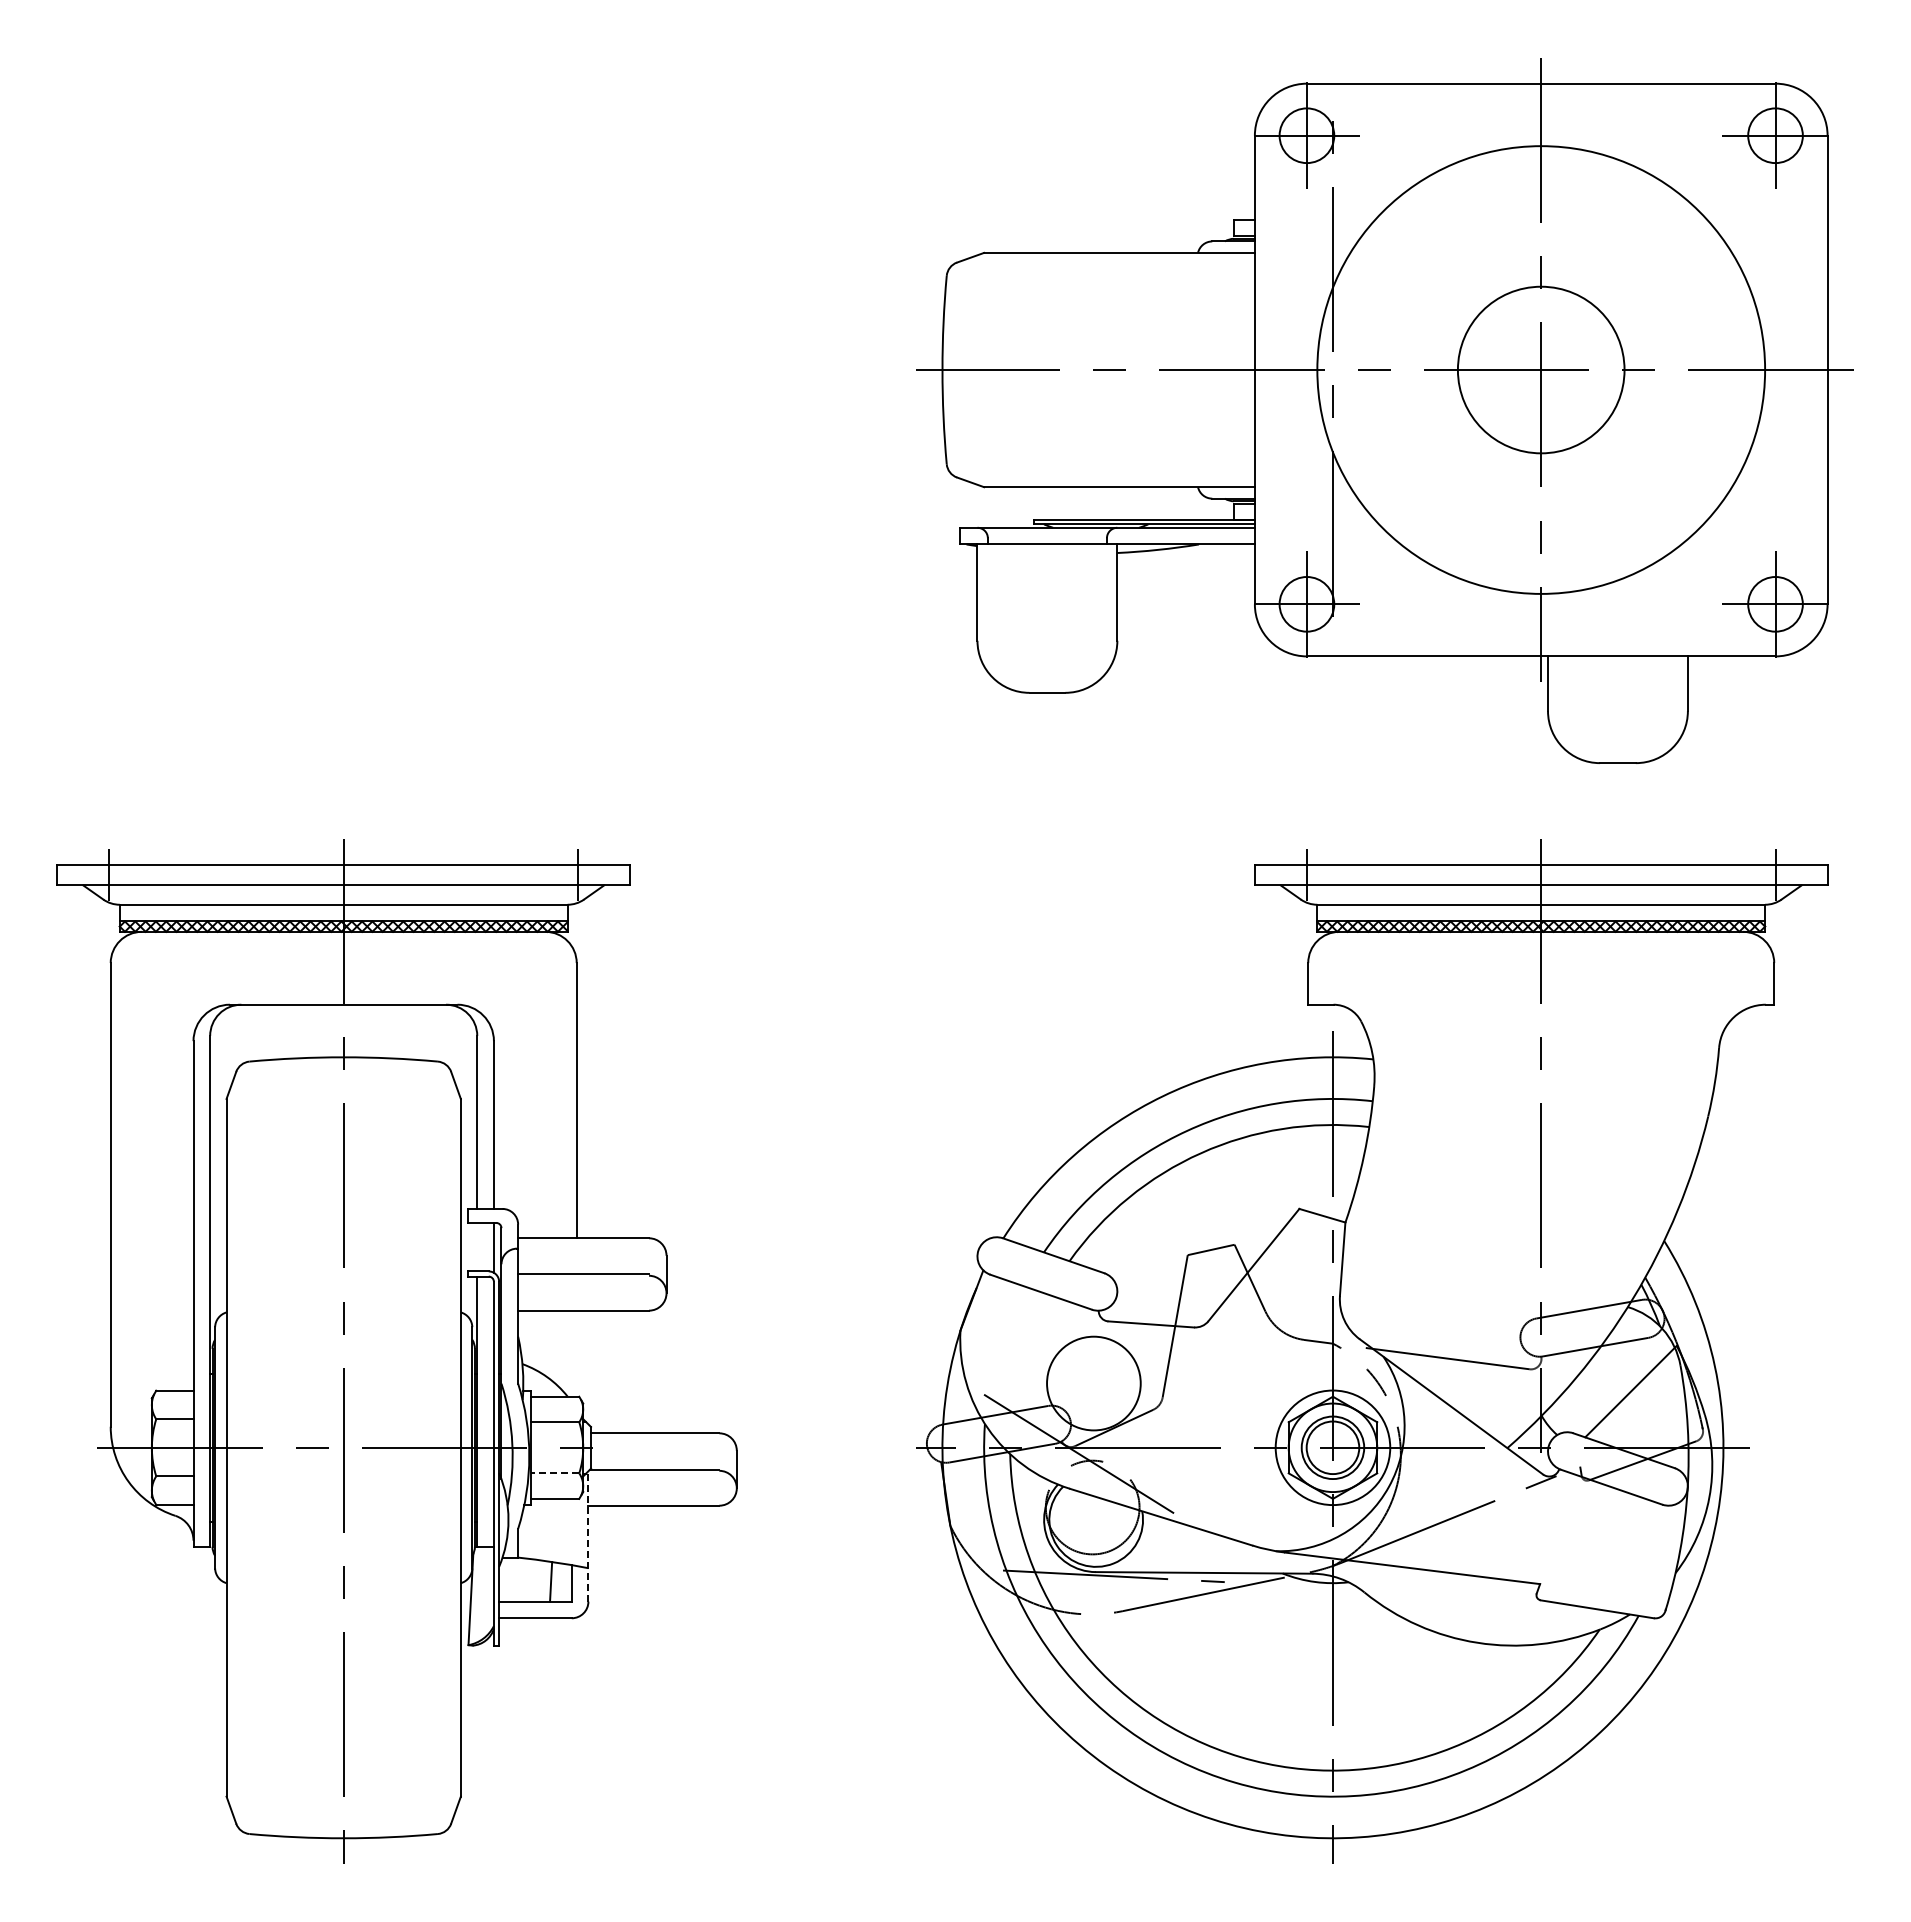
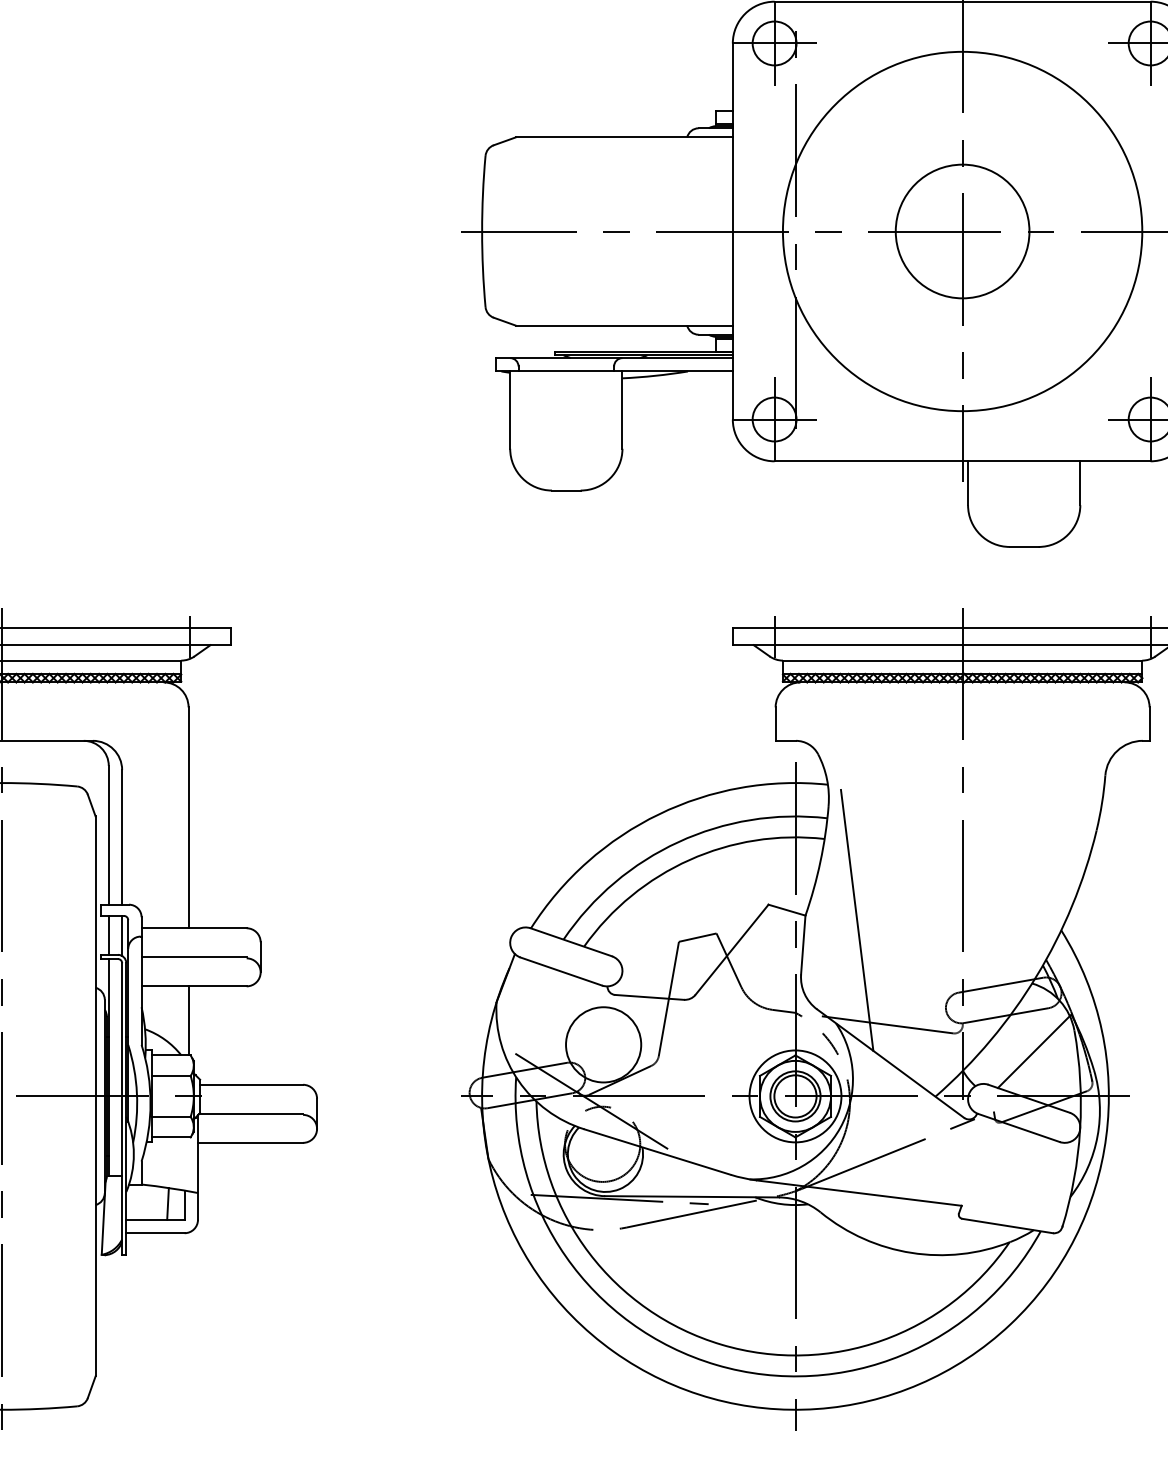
line: (1409, 1228) -> (856, 920), added
line: (477, 1246) -> (108, 934), added
line: (576, 1353) -> (188, 1020), added
line: (554, 1473) -> (170, 1117), dashed -> solid
line: (588, 1535) -> (198, 1166), dashed -> solid

